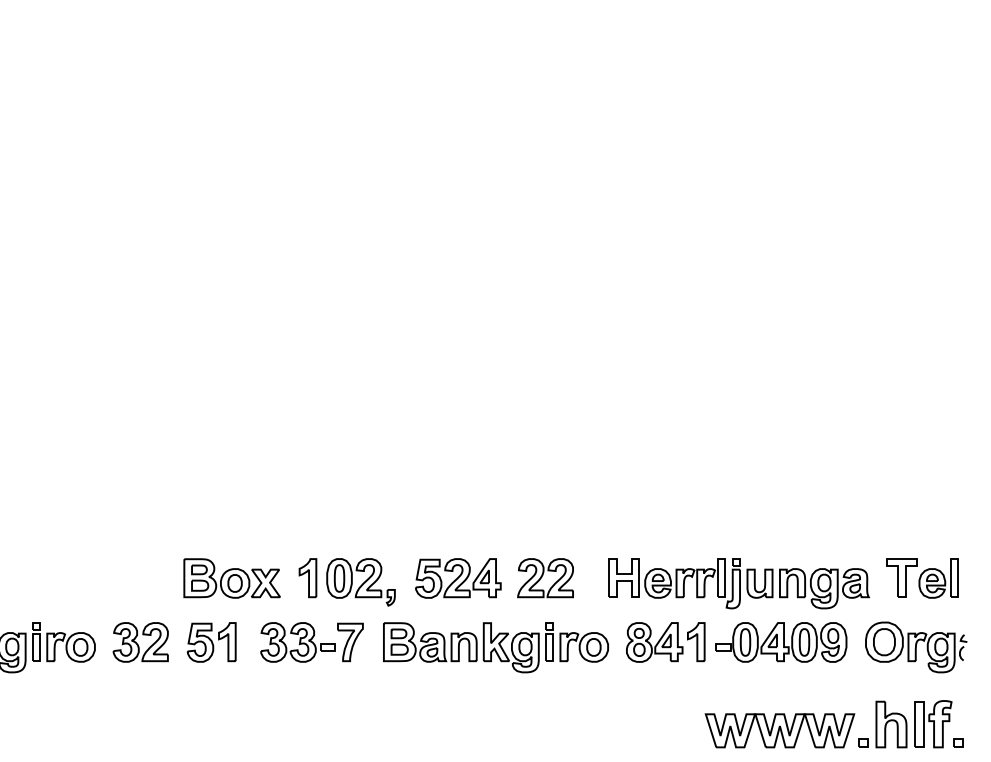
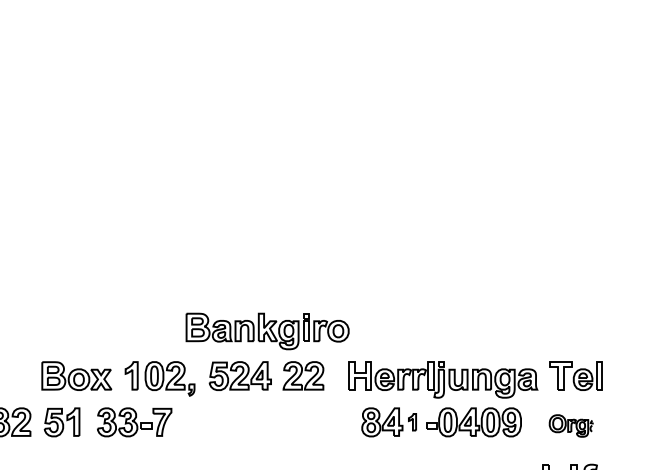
part: (696, 642) -> (412, 422), size x0.6
part: (495, 647) -> (267, 331), moved
part: (916, 647) -> (571, 426), size x0.6

